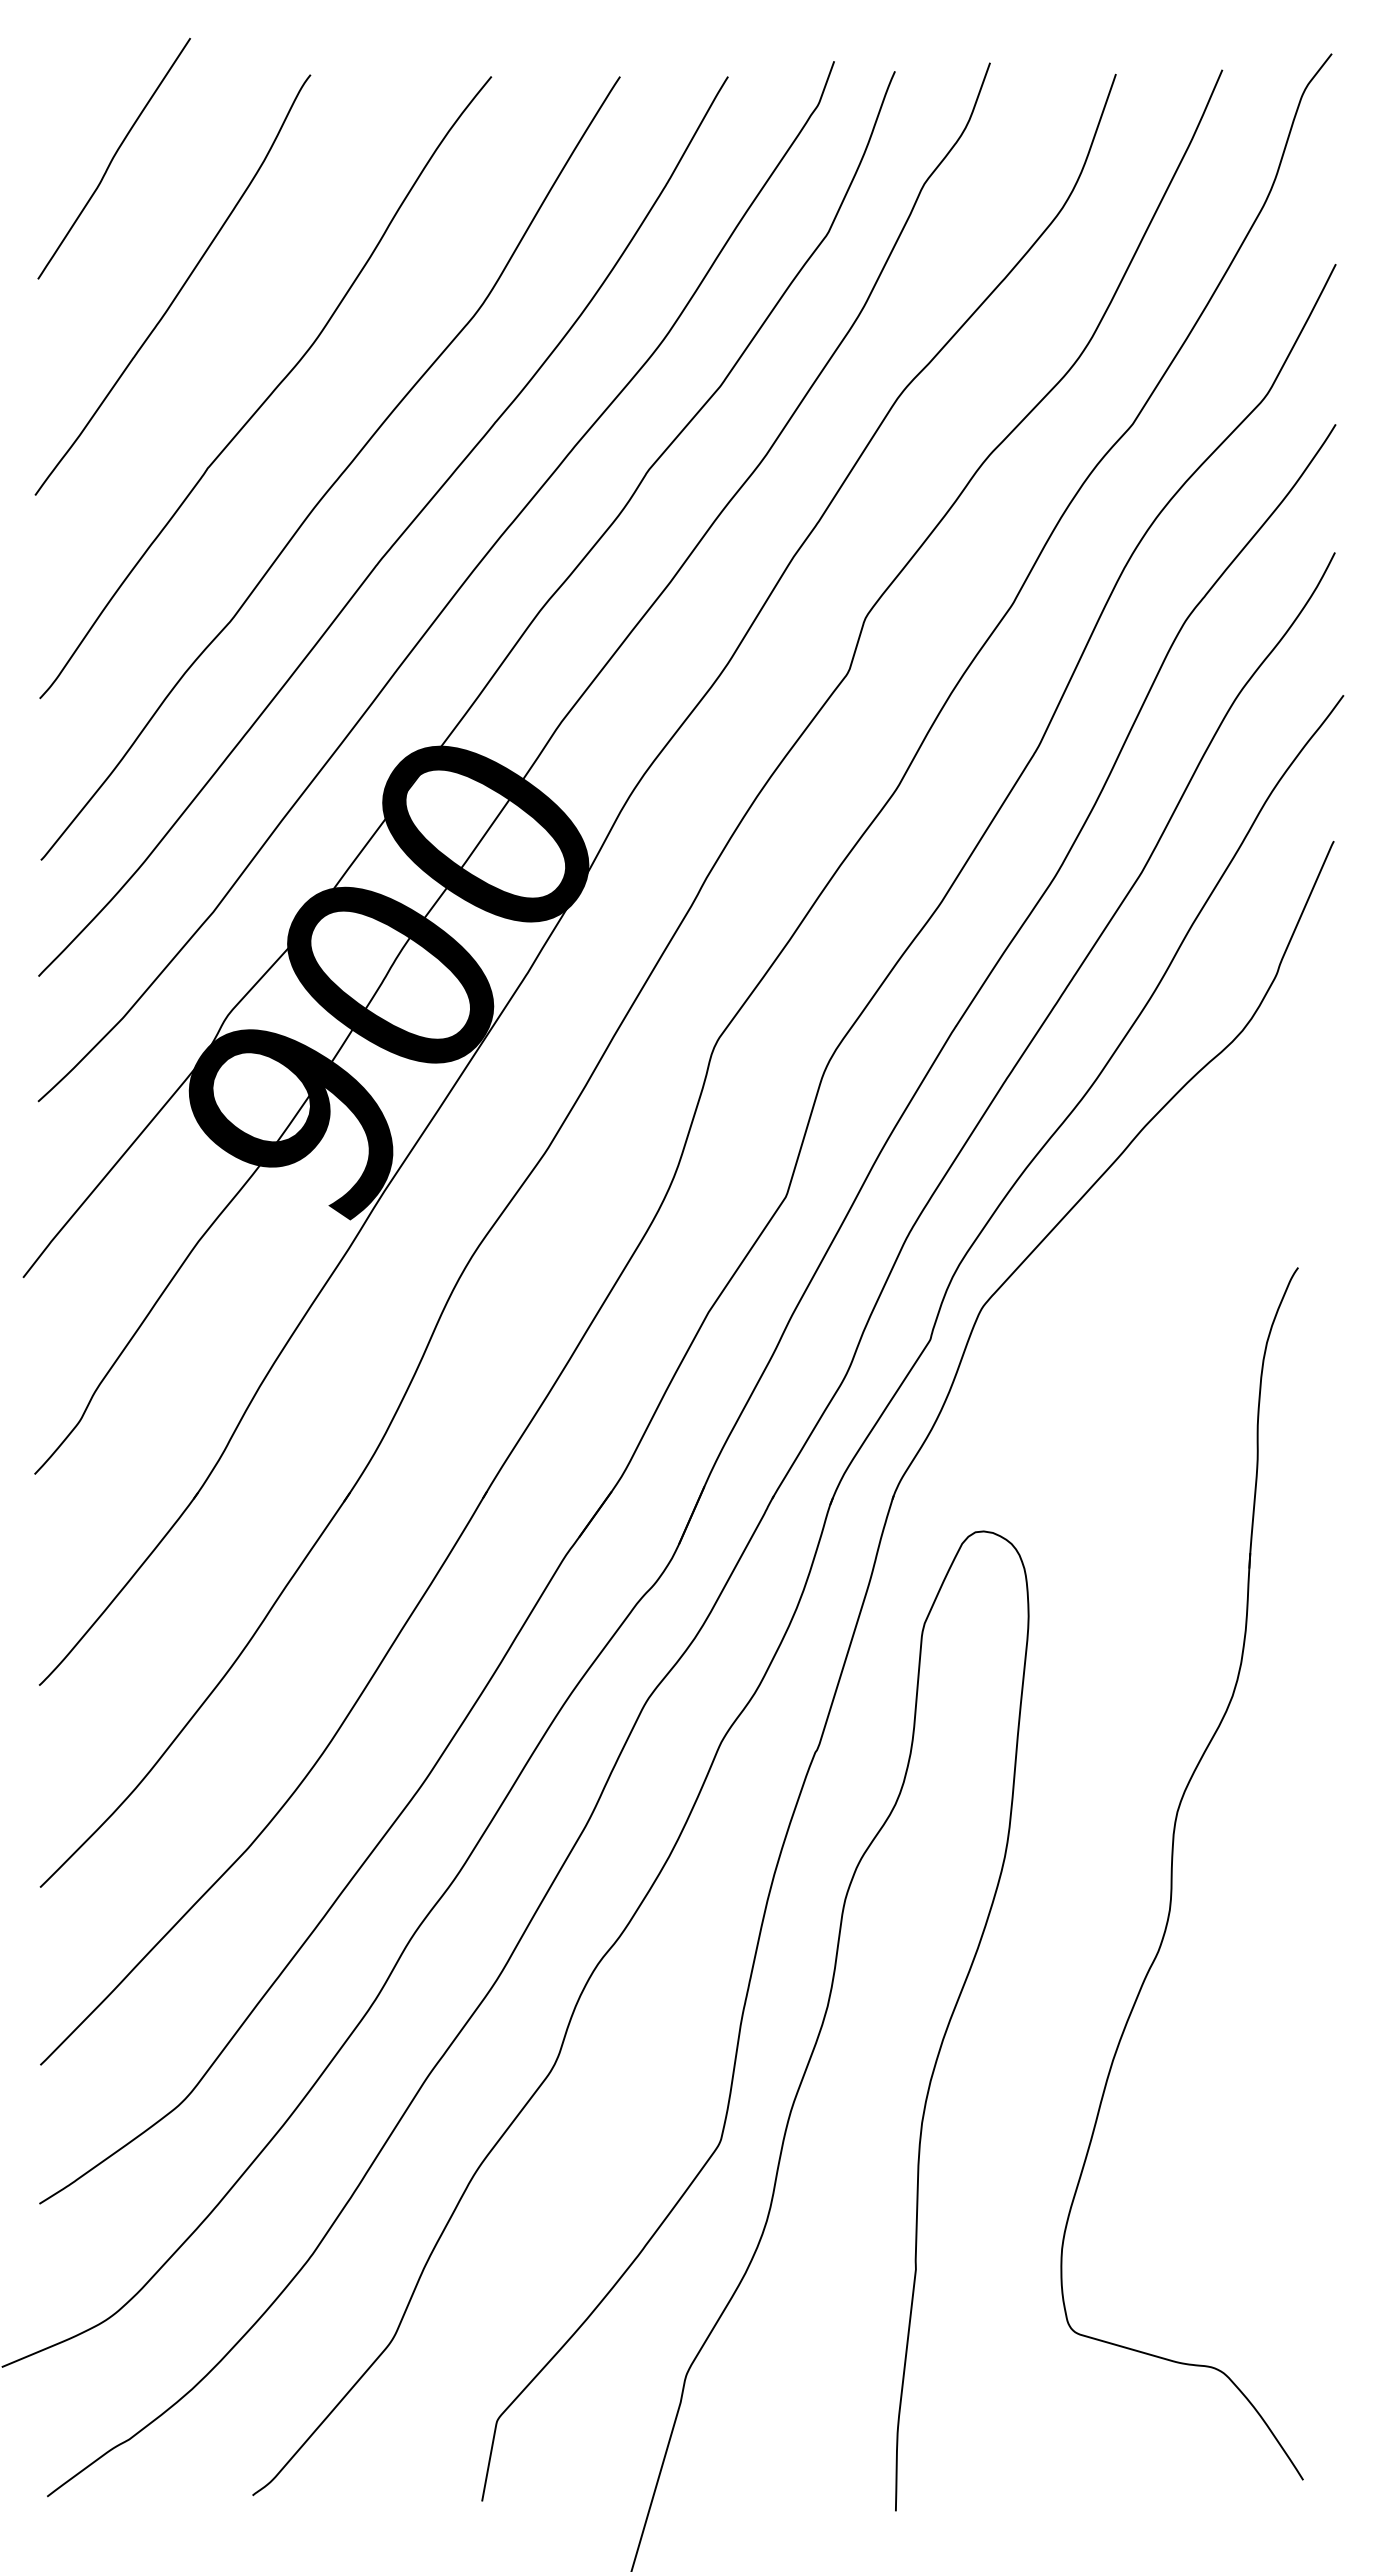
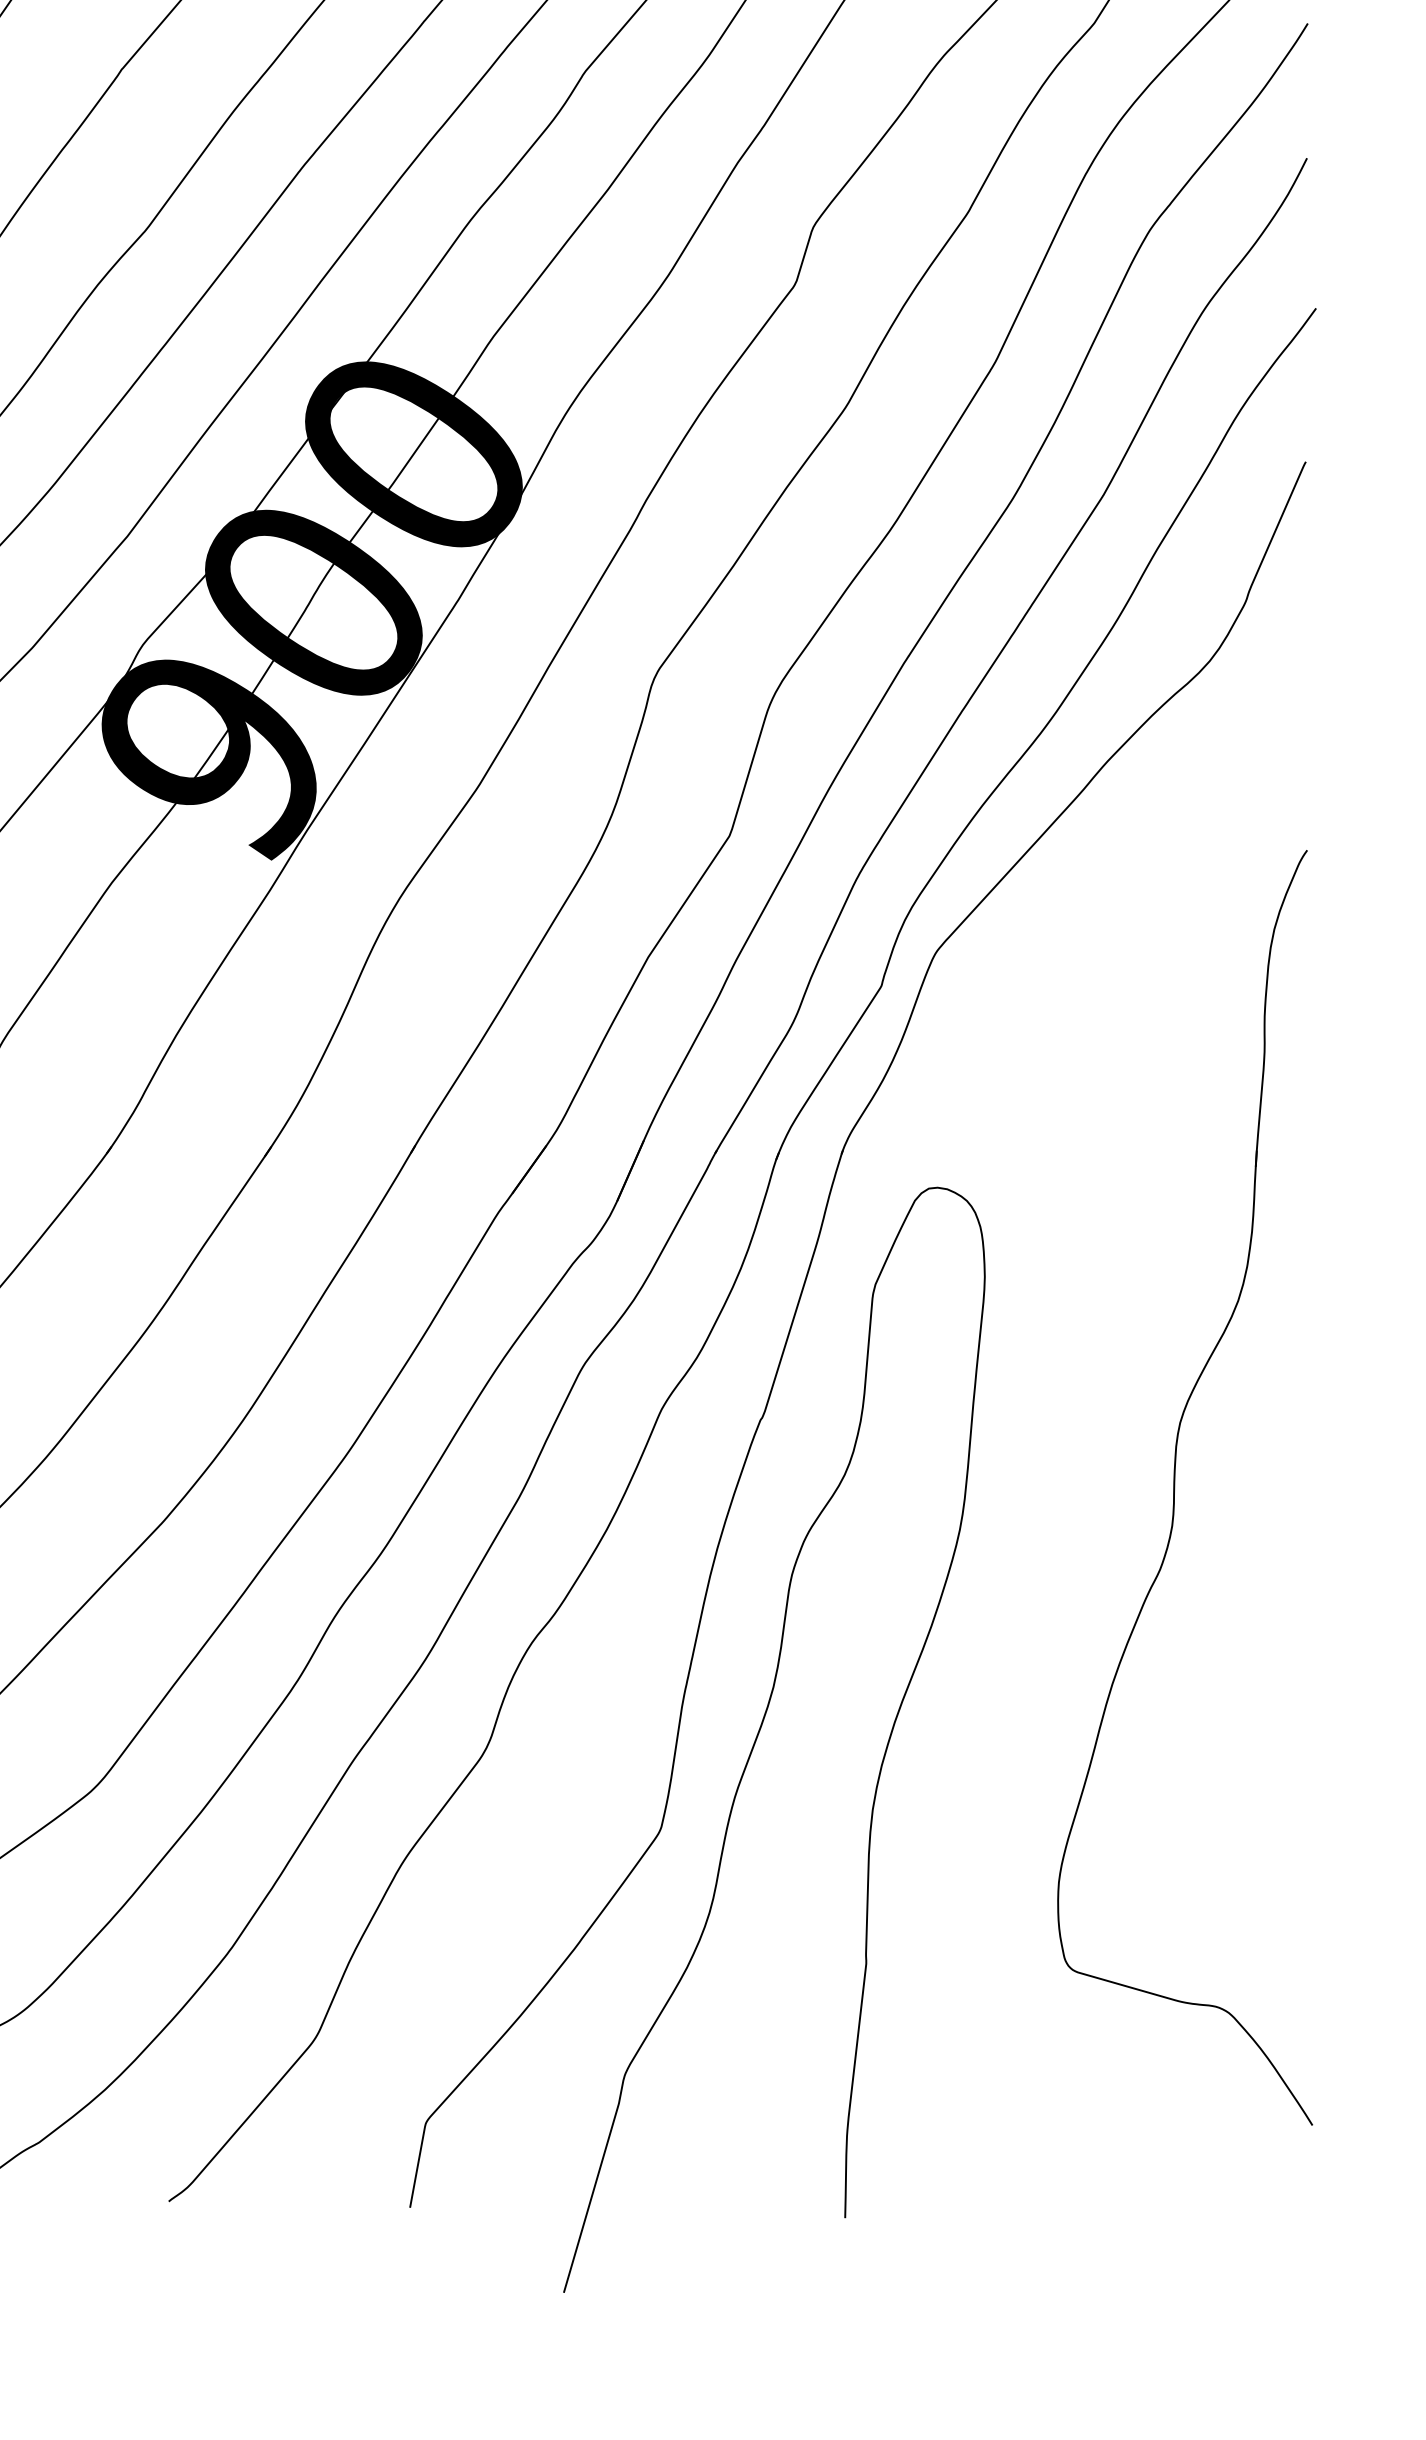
part: (1172, 1873) -> (1175, 1487), moved

